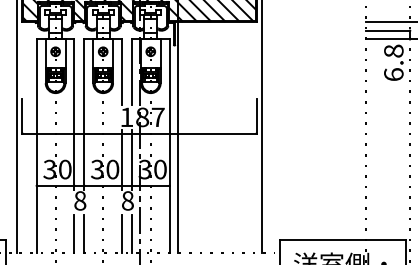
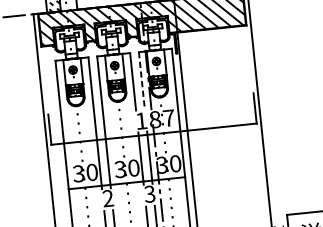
line: (132, 72) -> (142, 81), solid -> dashed
text: (80, 200) -> (108, 198), 8 -> 2
text: (127, 200) -> (149, 193), 8 -> 3

